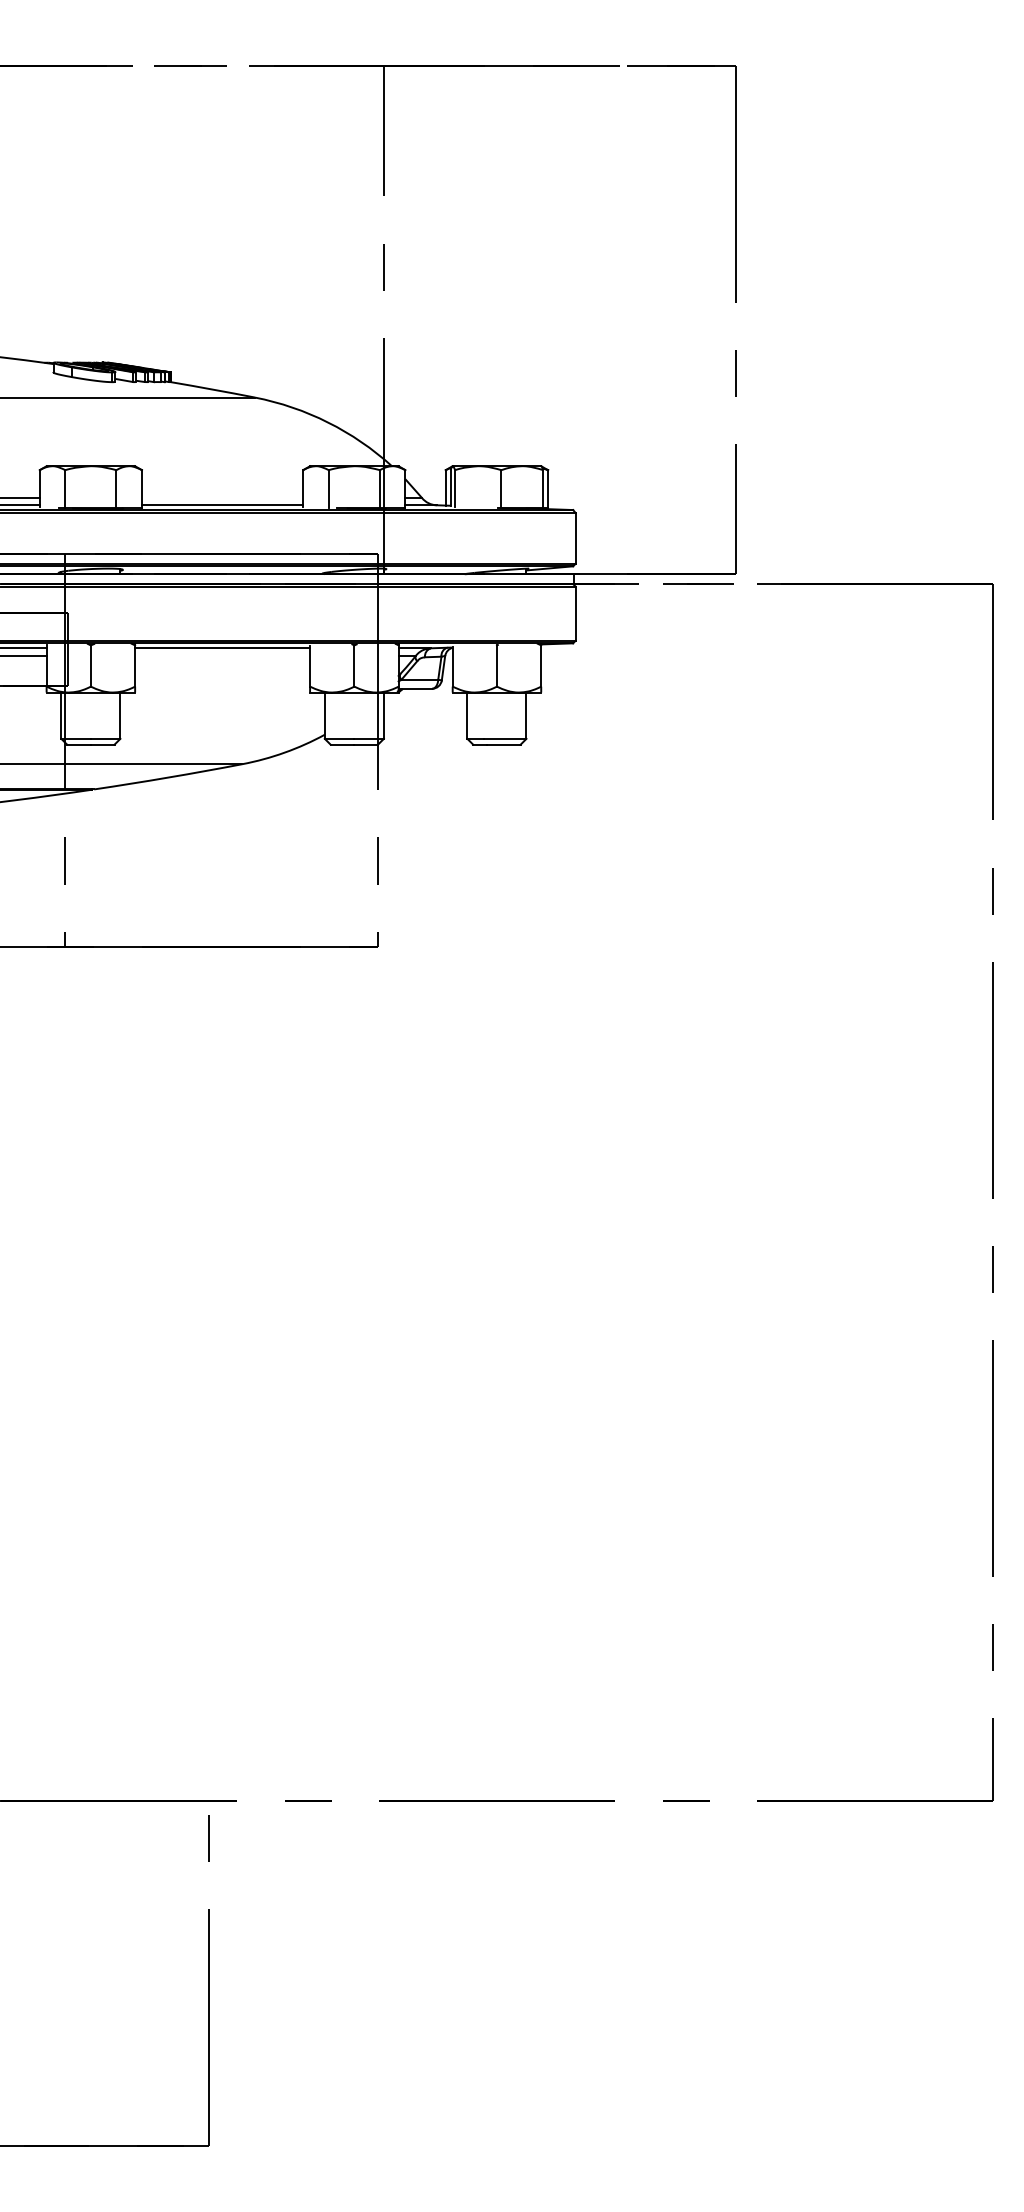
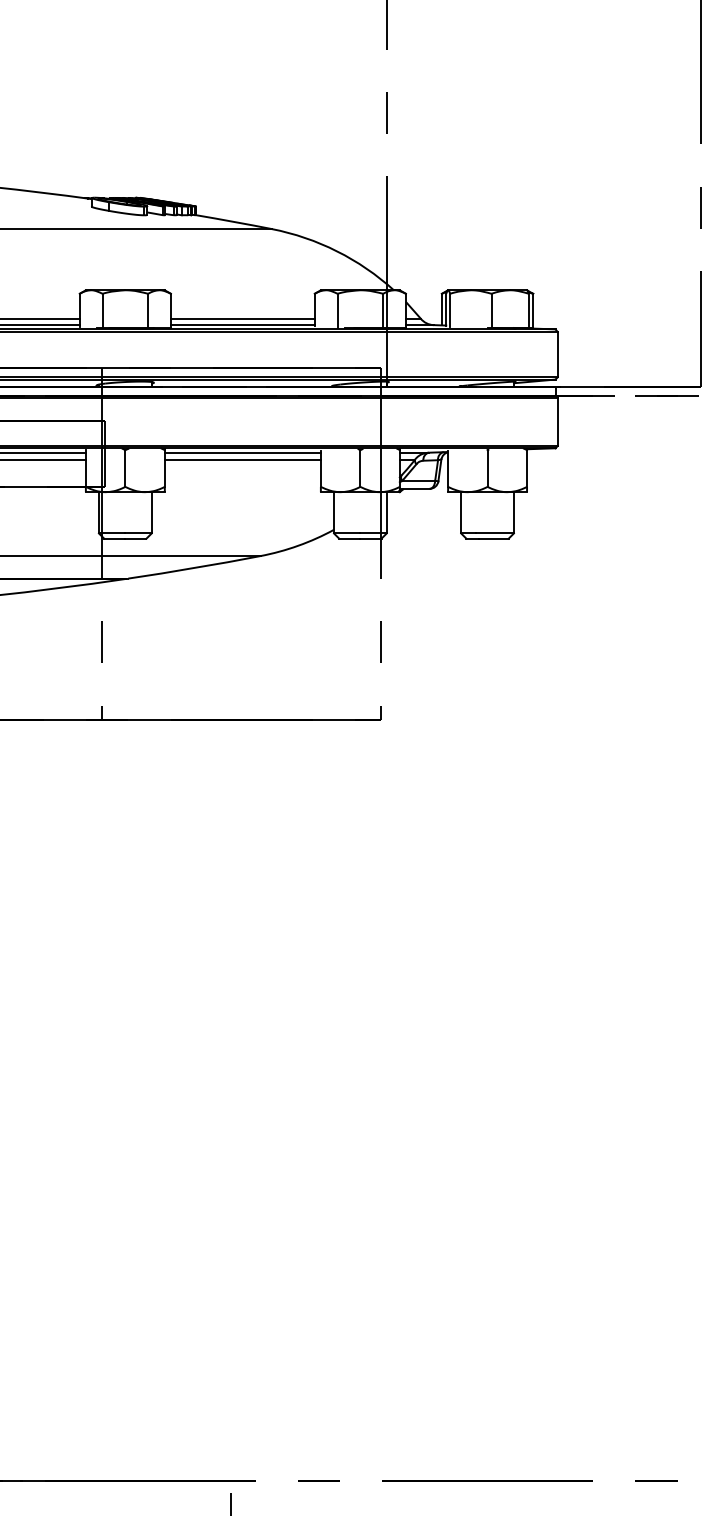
line: (222, 498) -> (242, 319), added
line: (222, 656) -> (242, 460), added

